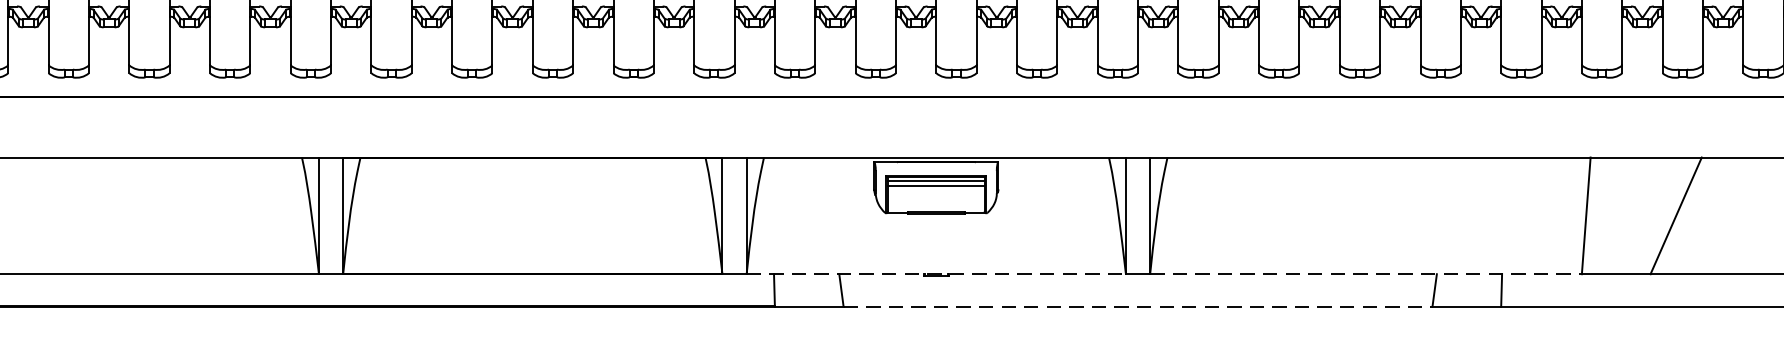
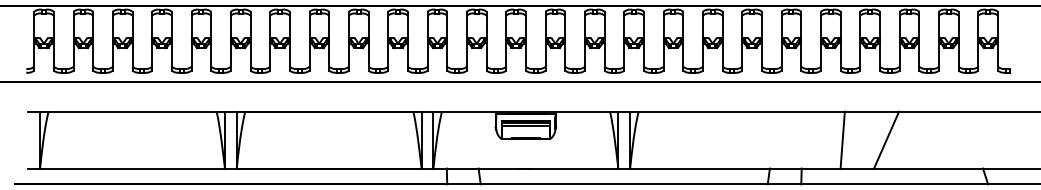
line: (937, 274) -> (526, 168), dashed -> solid
line: (1366, 274) -> (735, 168), dashed -> solid
line: (1138, 306) -> (624, 184), dashed -> solid

